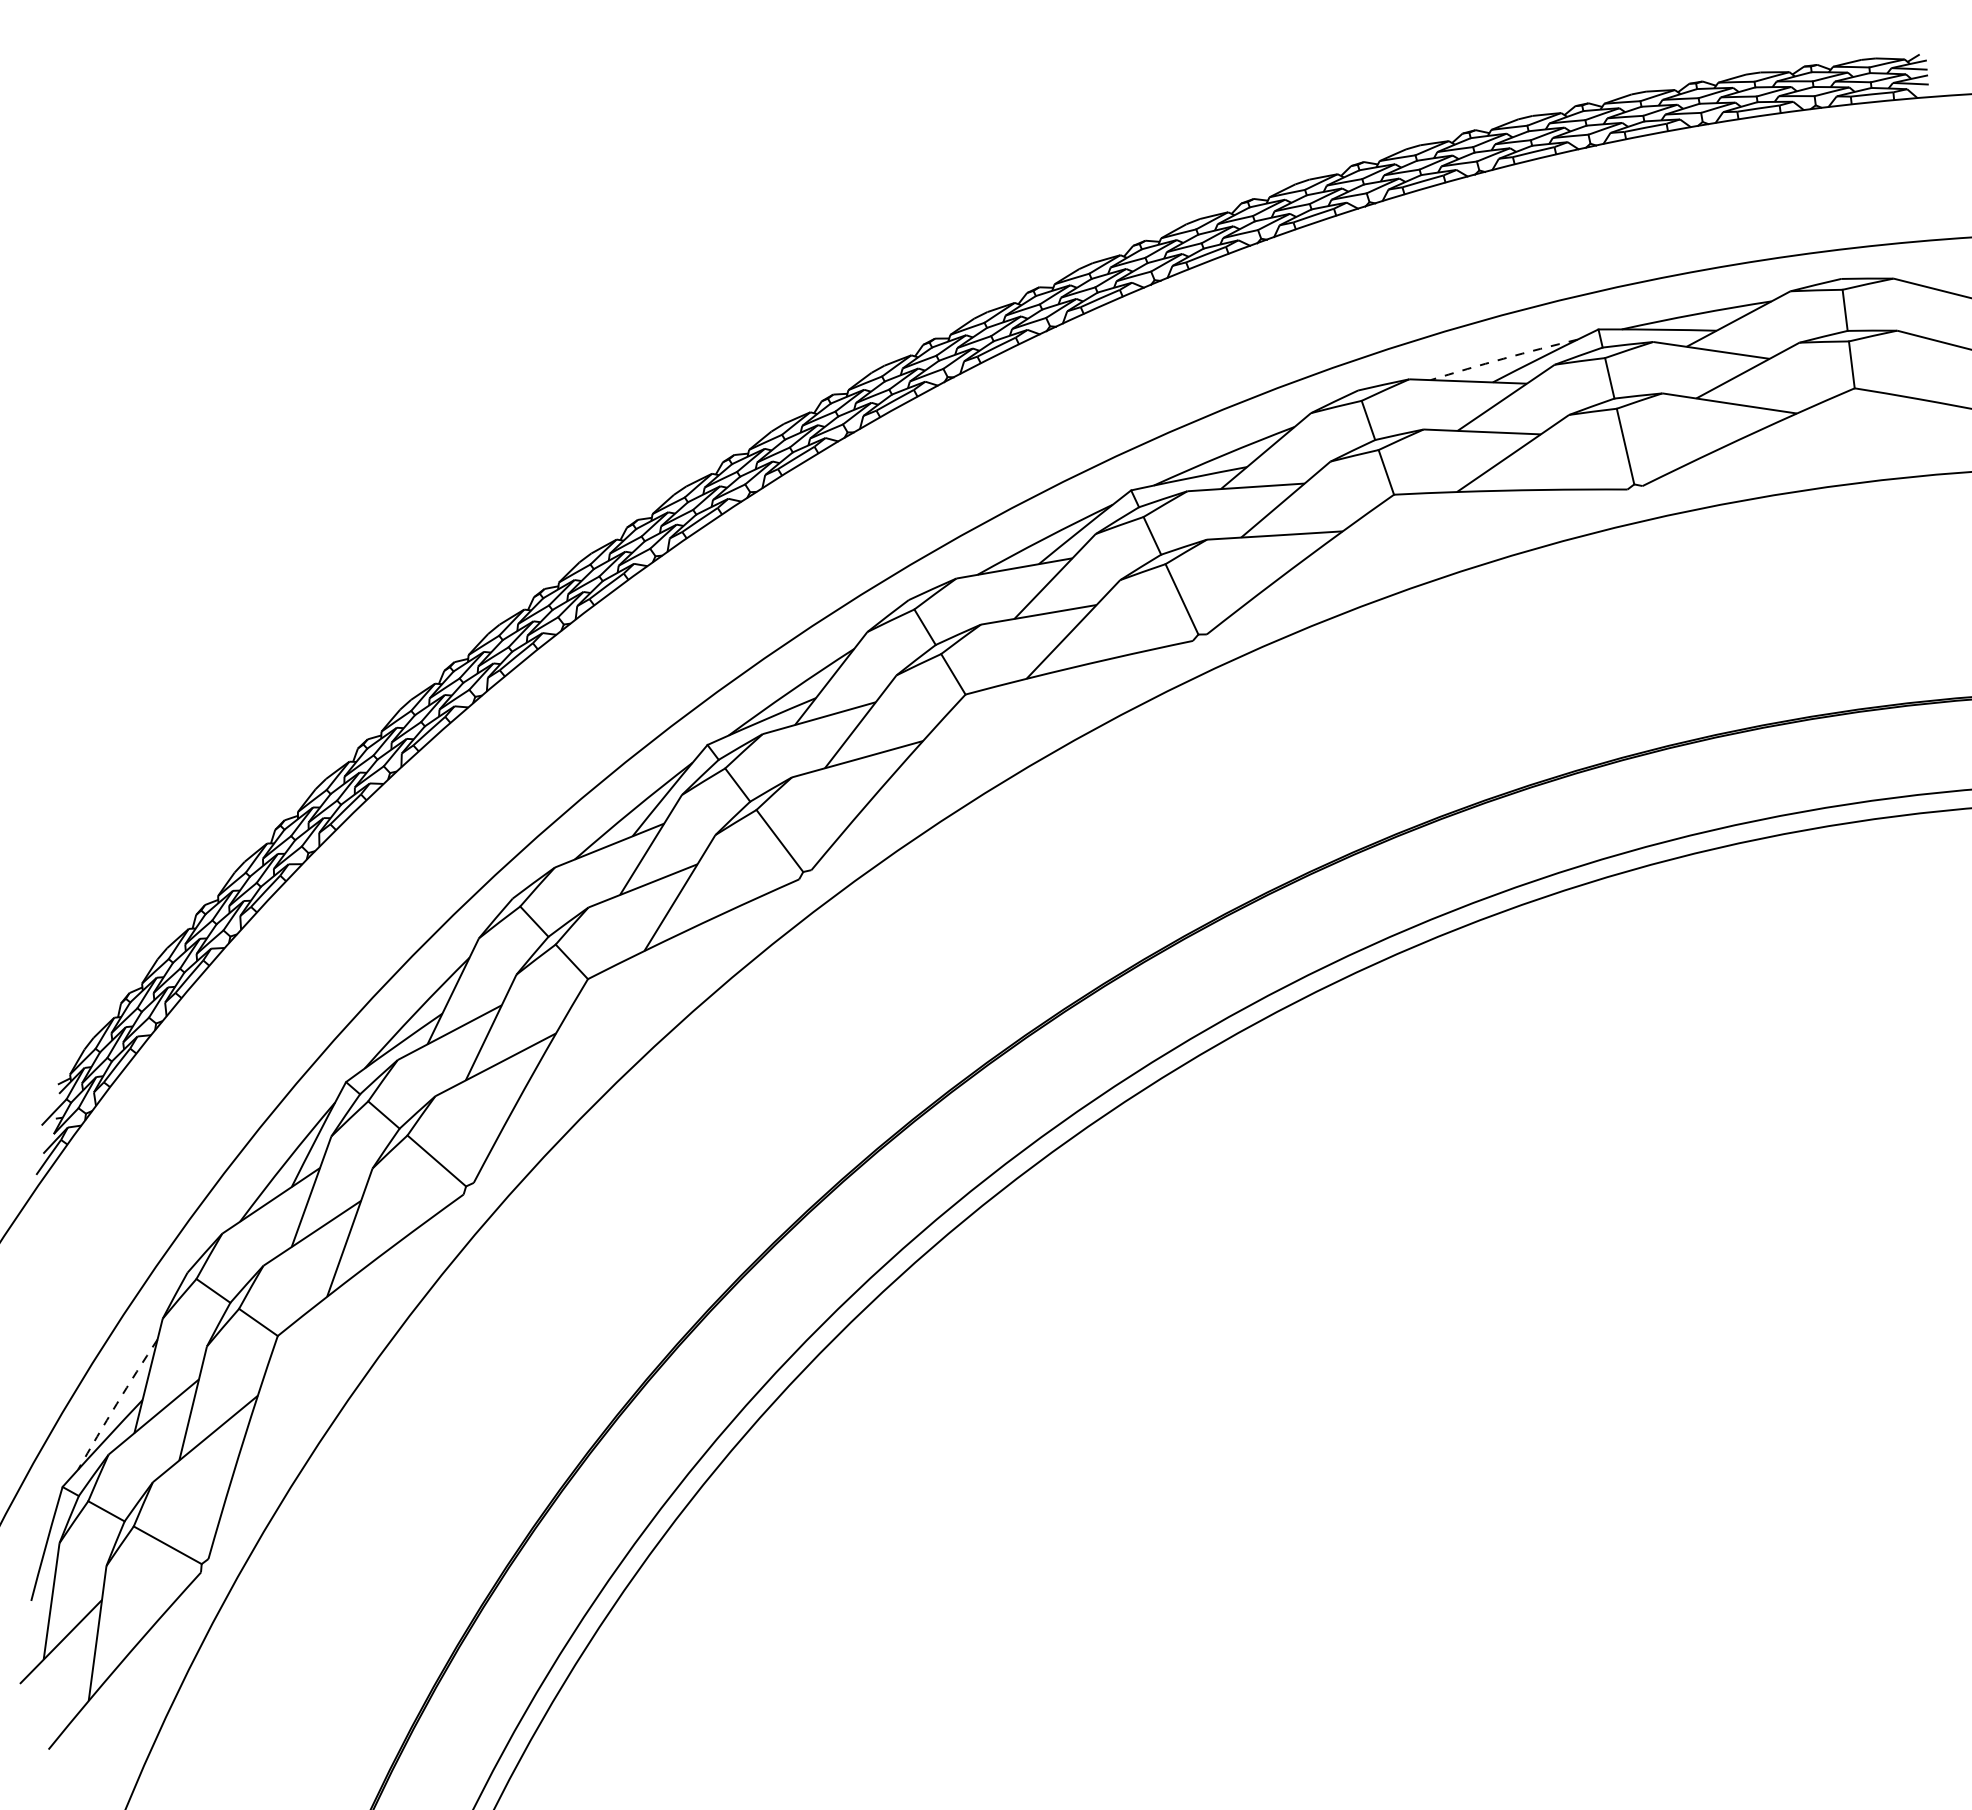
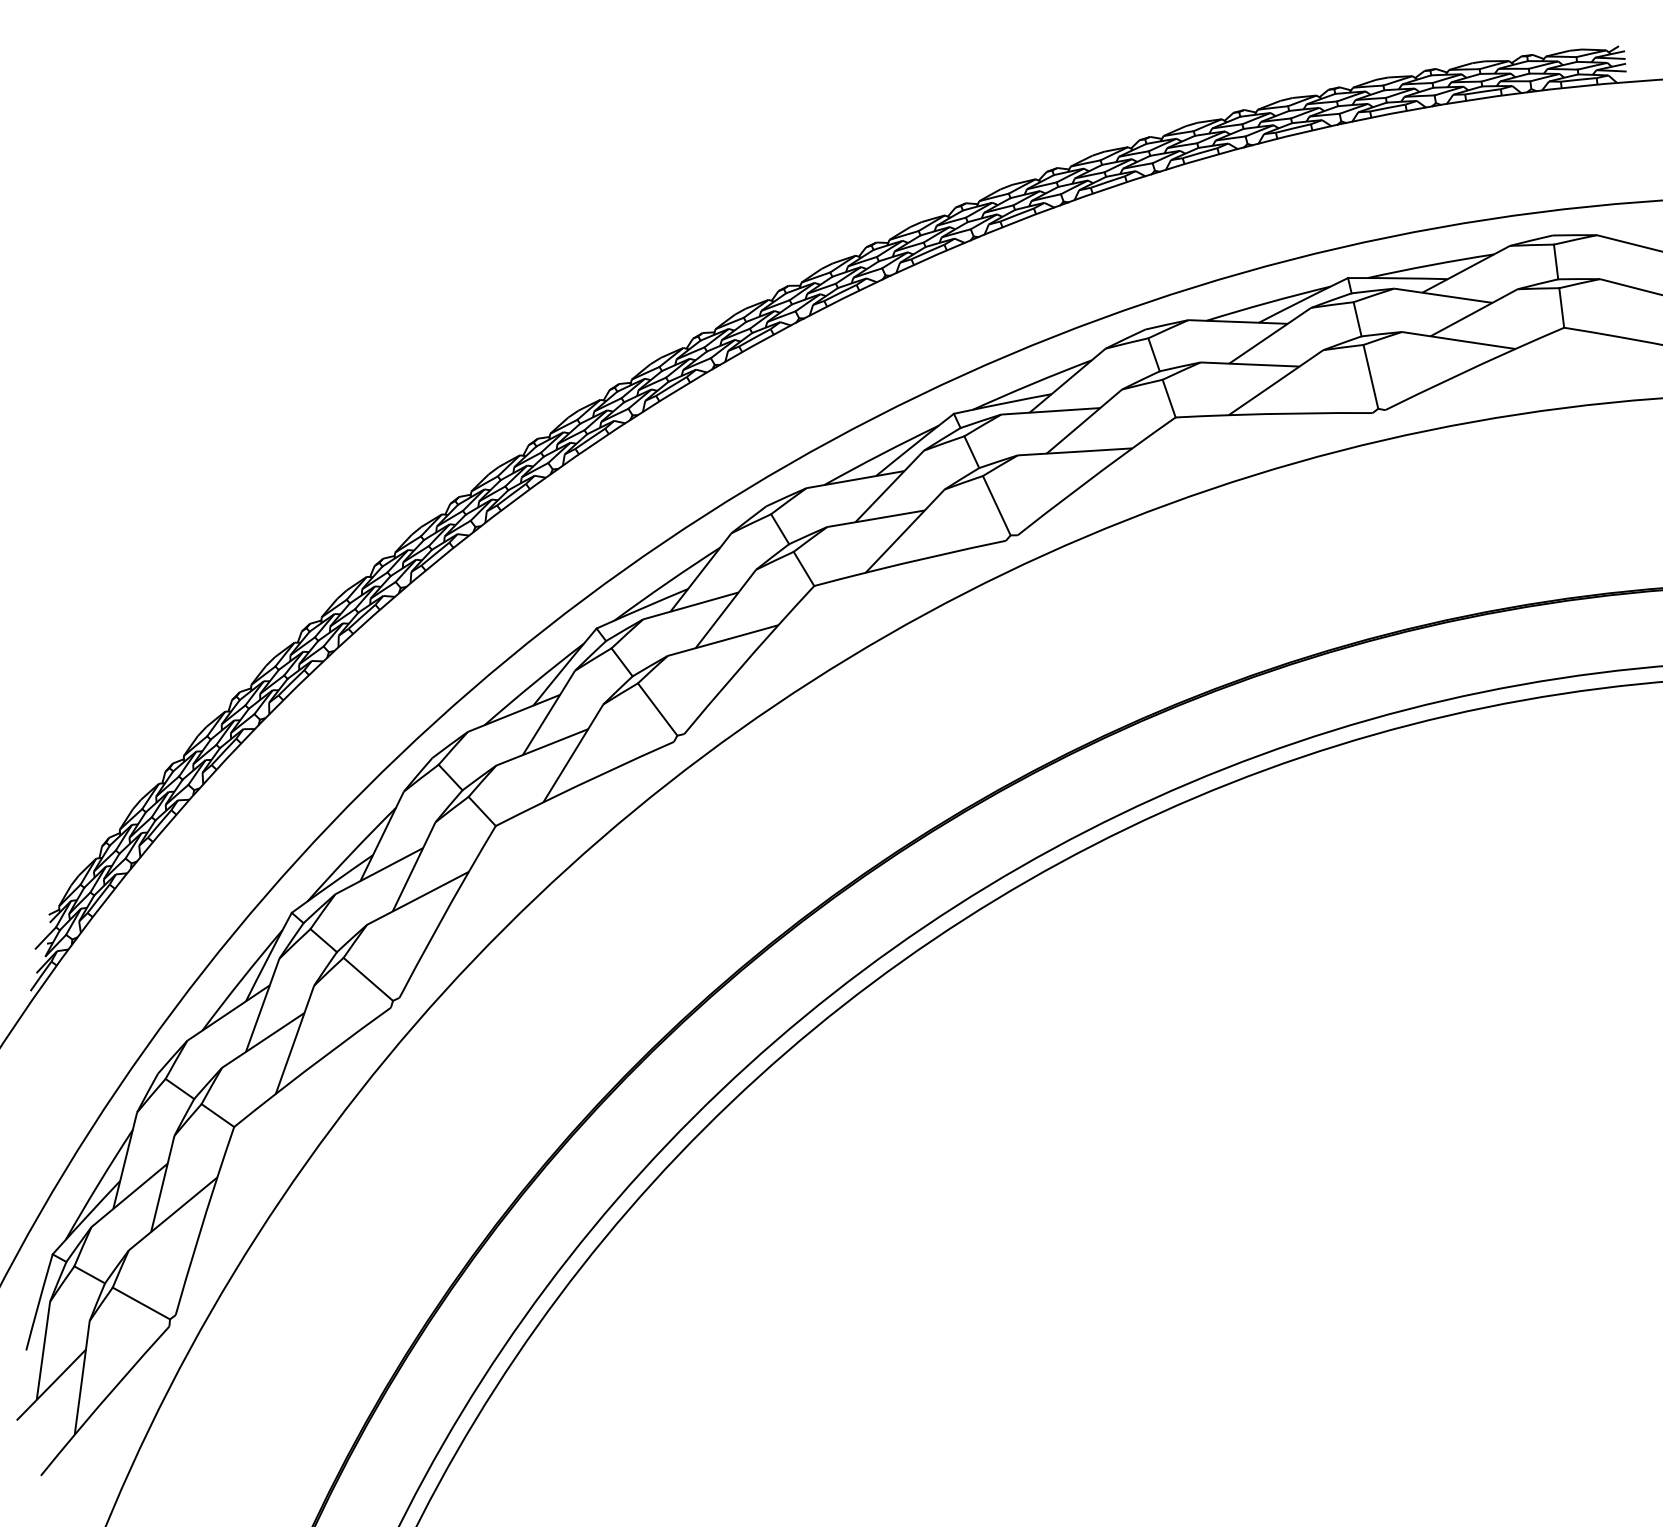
arc: (1503, 358) -> (1267, 302), dashed -> solid
arc: (116, 1404) -> (98, 1184), dashed -> solid

